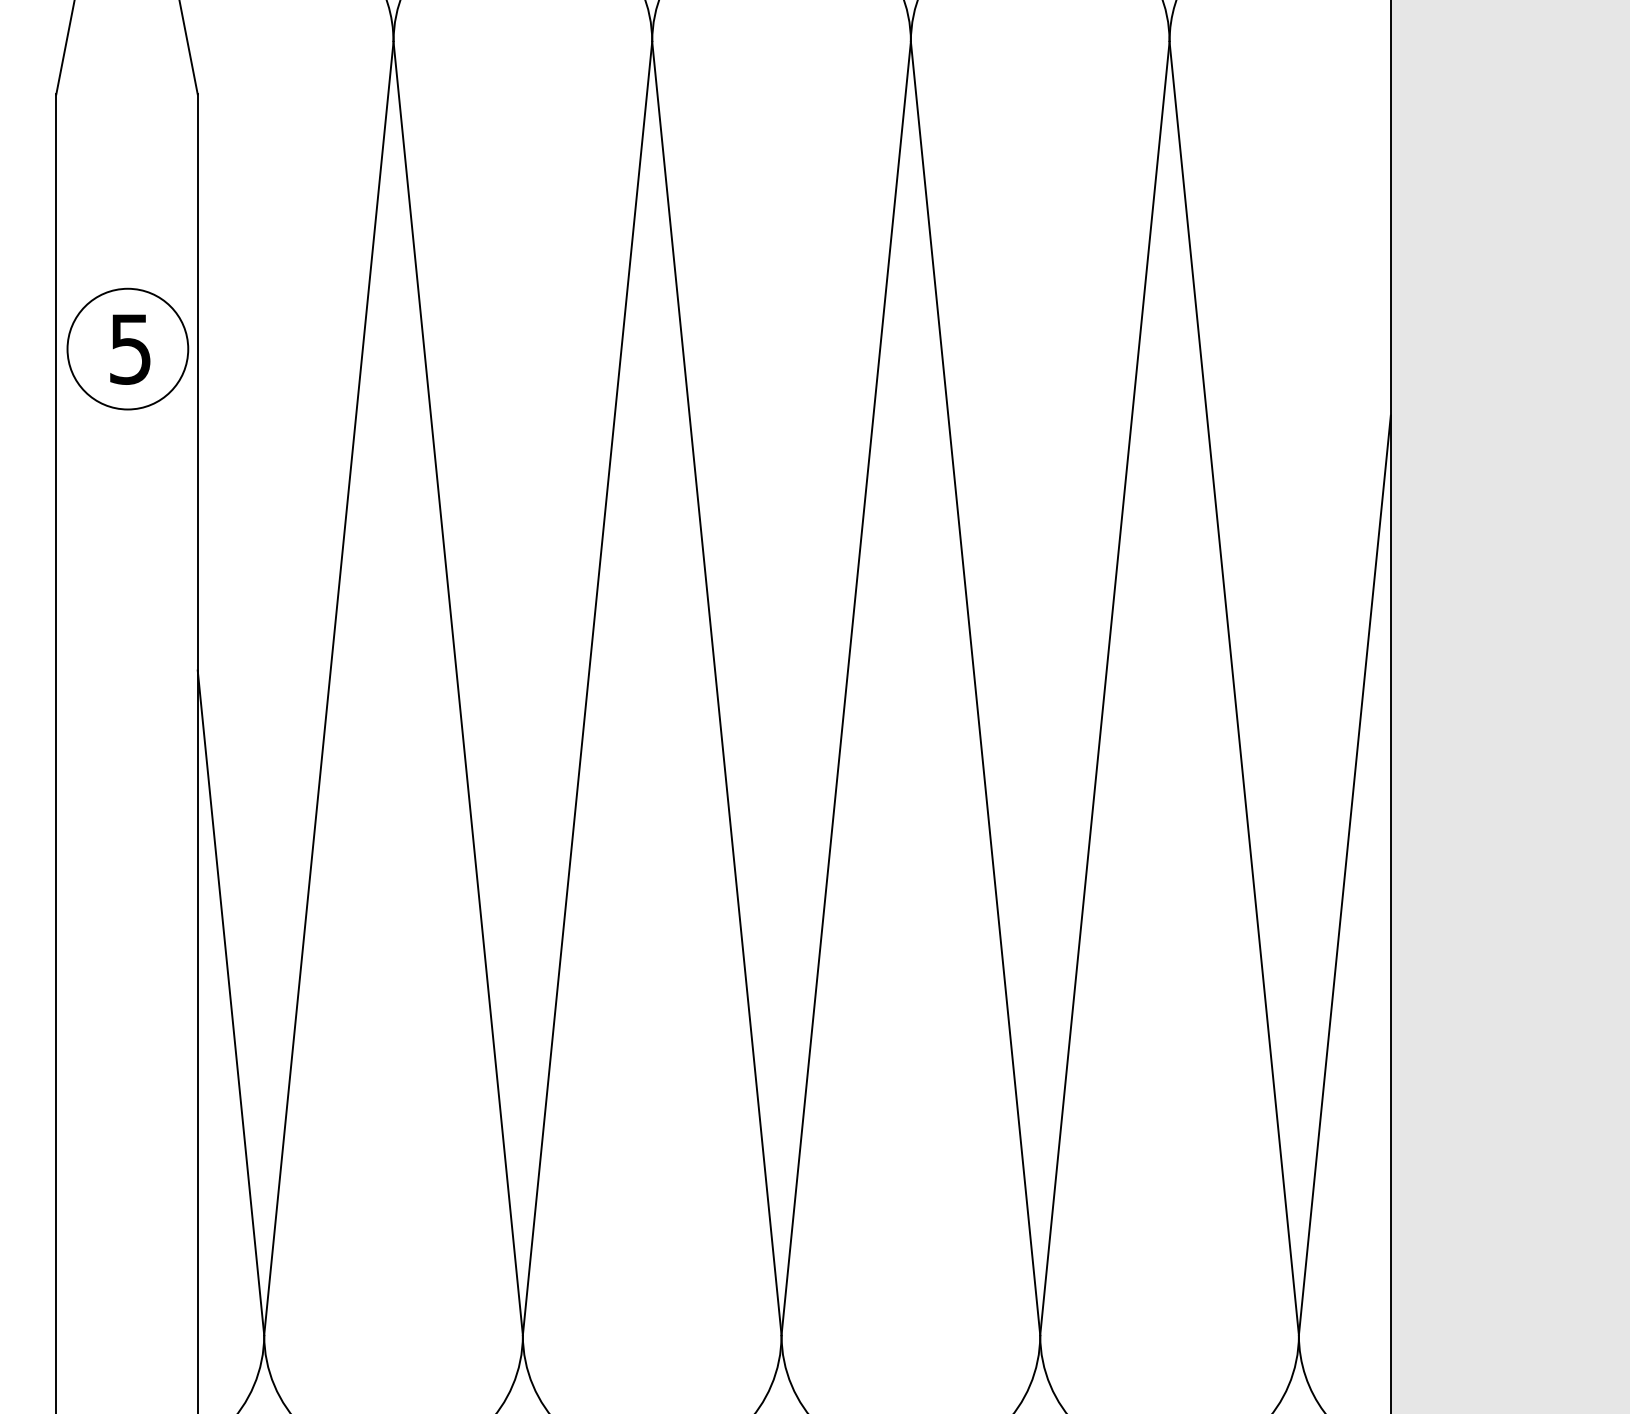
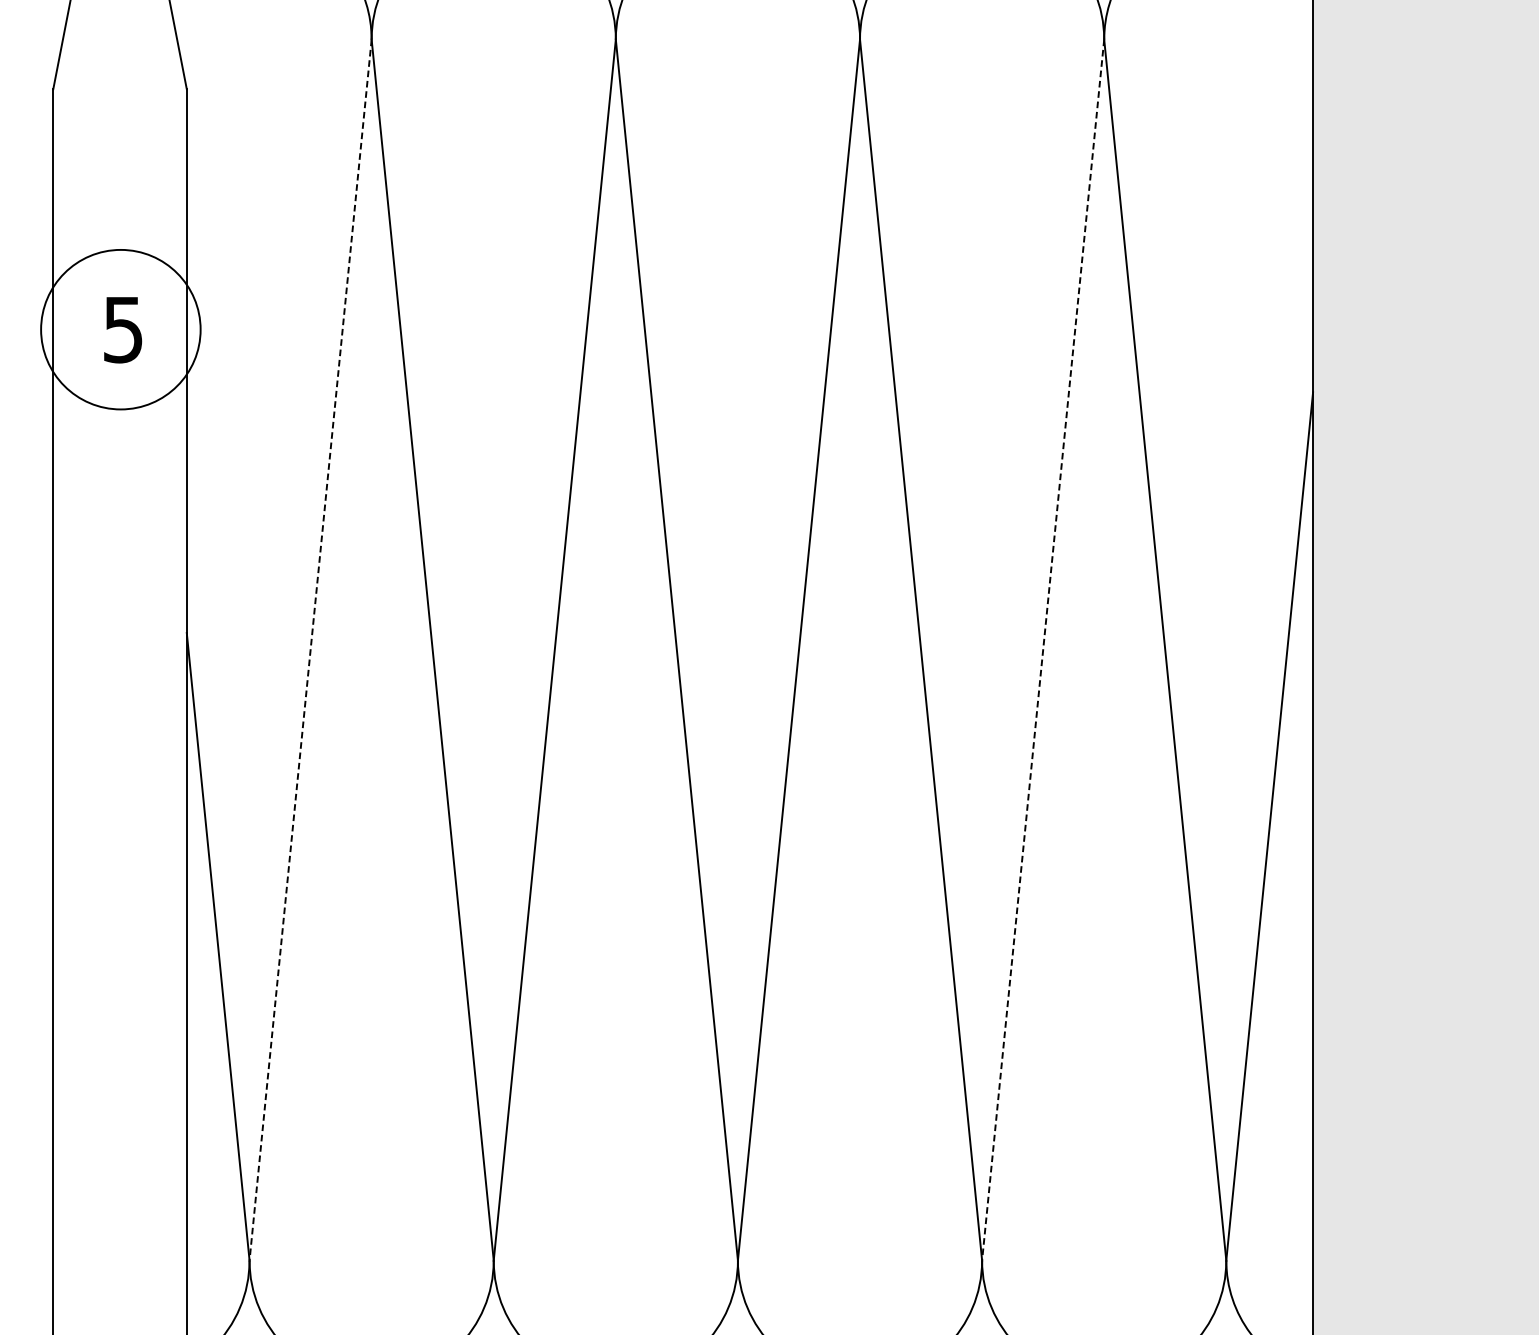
circle: (127, 348) -> (120, 329), size x1.4
line: (328, 688) -> (310, 650), solid -> dashed
line: (1104, 688) -> (1042, 650), solid -> dashed

